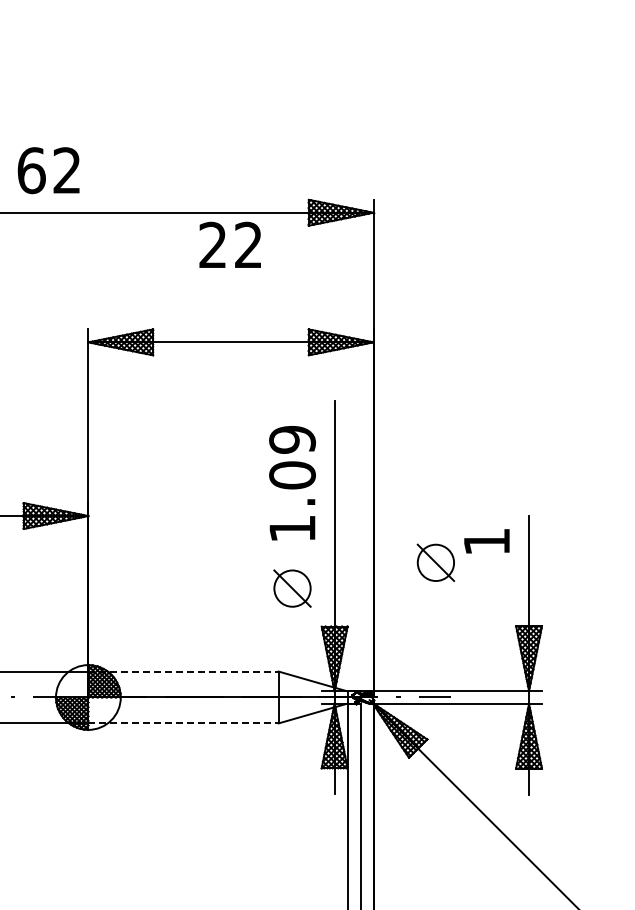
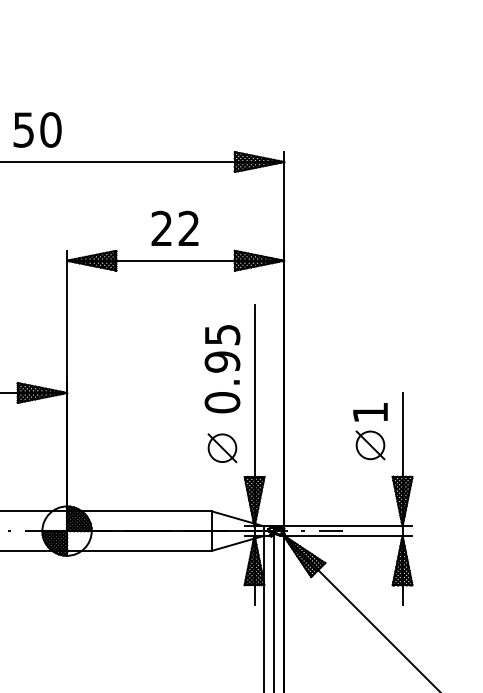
text: (49, 170) -> (37, 129), 62 -> 50
text: (229, 244) -> (174, 228), moved
text: (292, 484) -> (222, 368), 1.09 -> 0.95
part: (435, 562) -> (370, 445), moved
line: (184, 671) -> (140, 511), dashed -> solid
line: (184, 723) -> (140, 550), dashed -> solid

